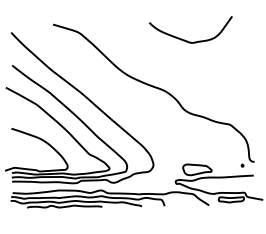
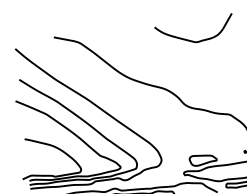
curve: (187, 40) -> (192, 40), moved

